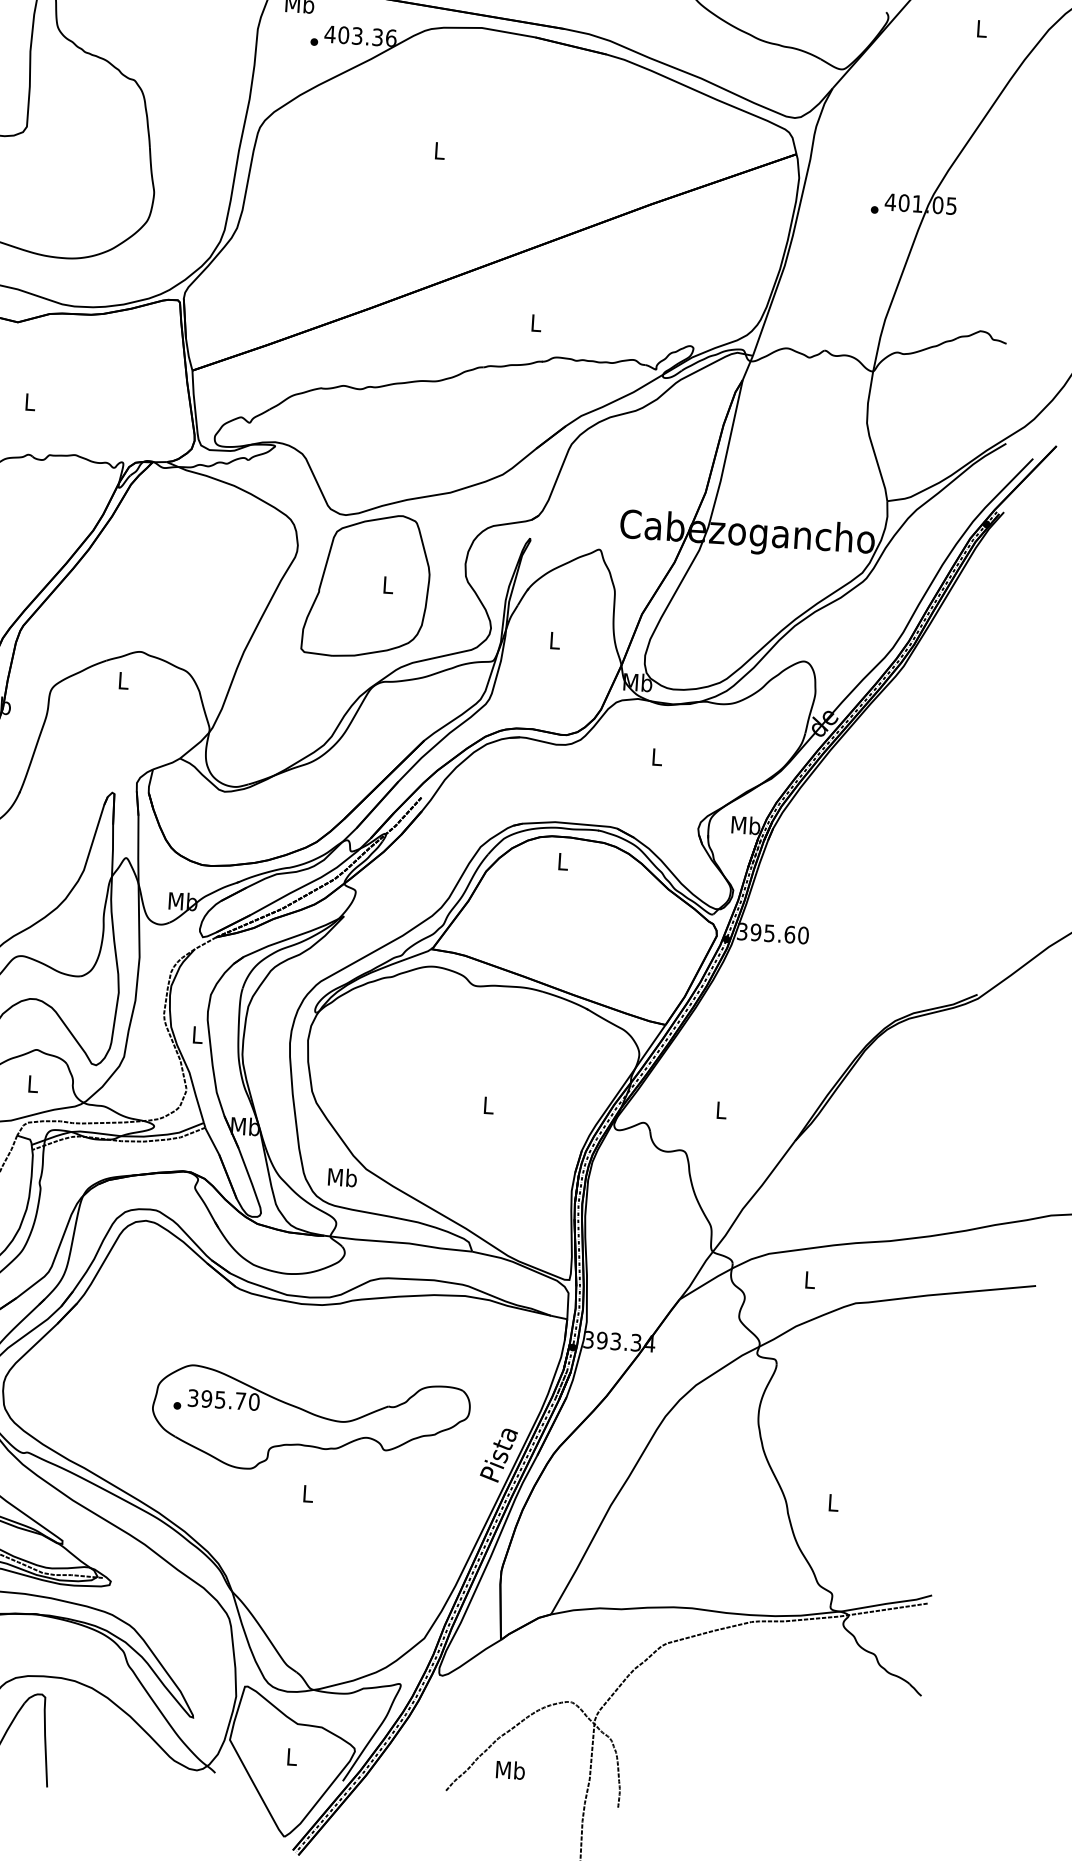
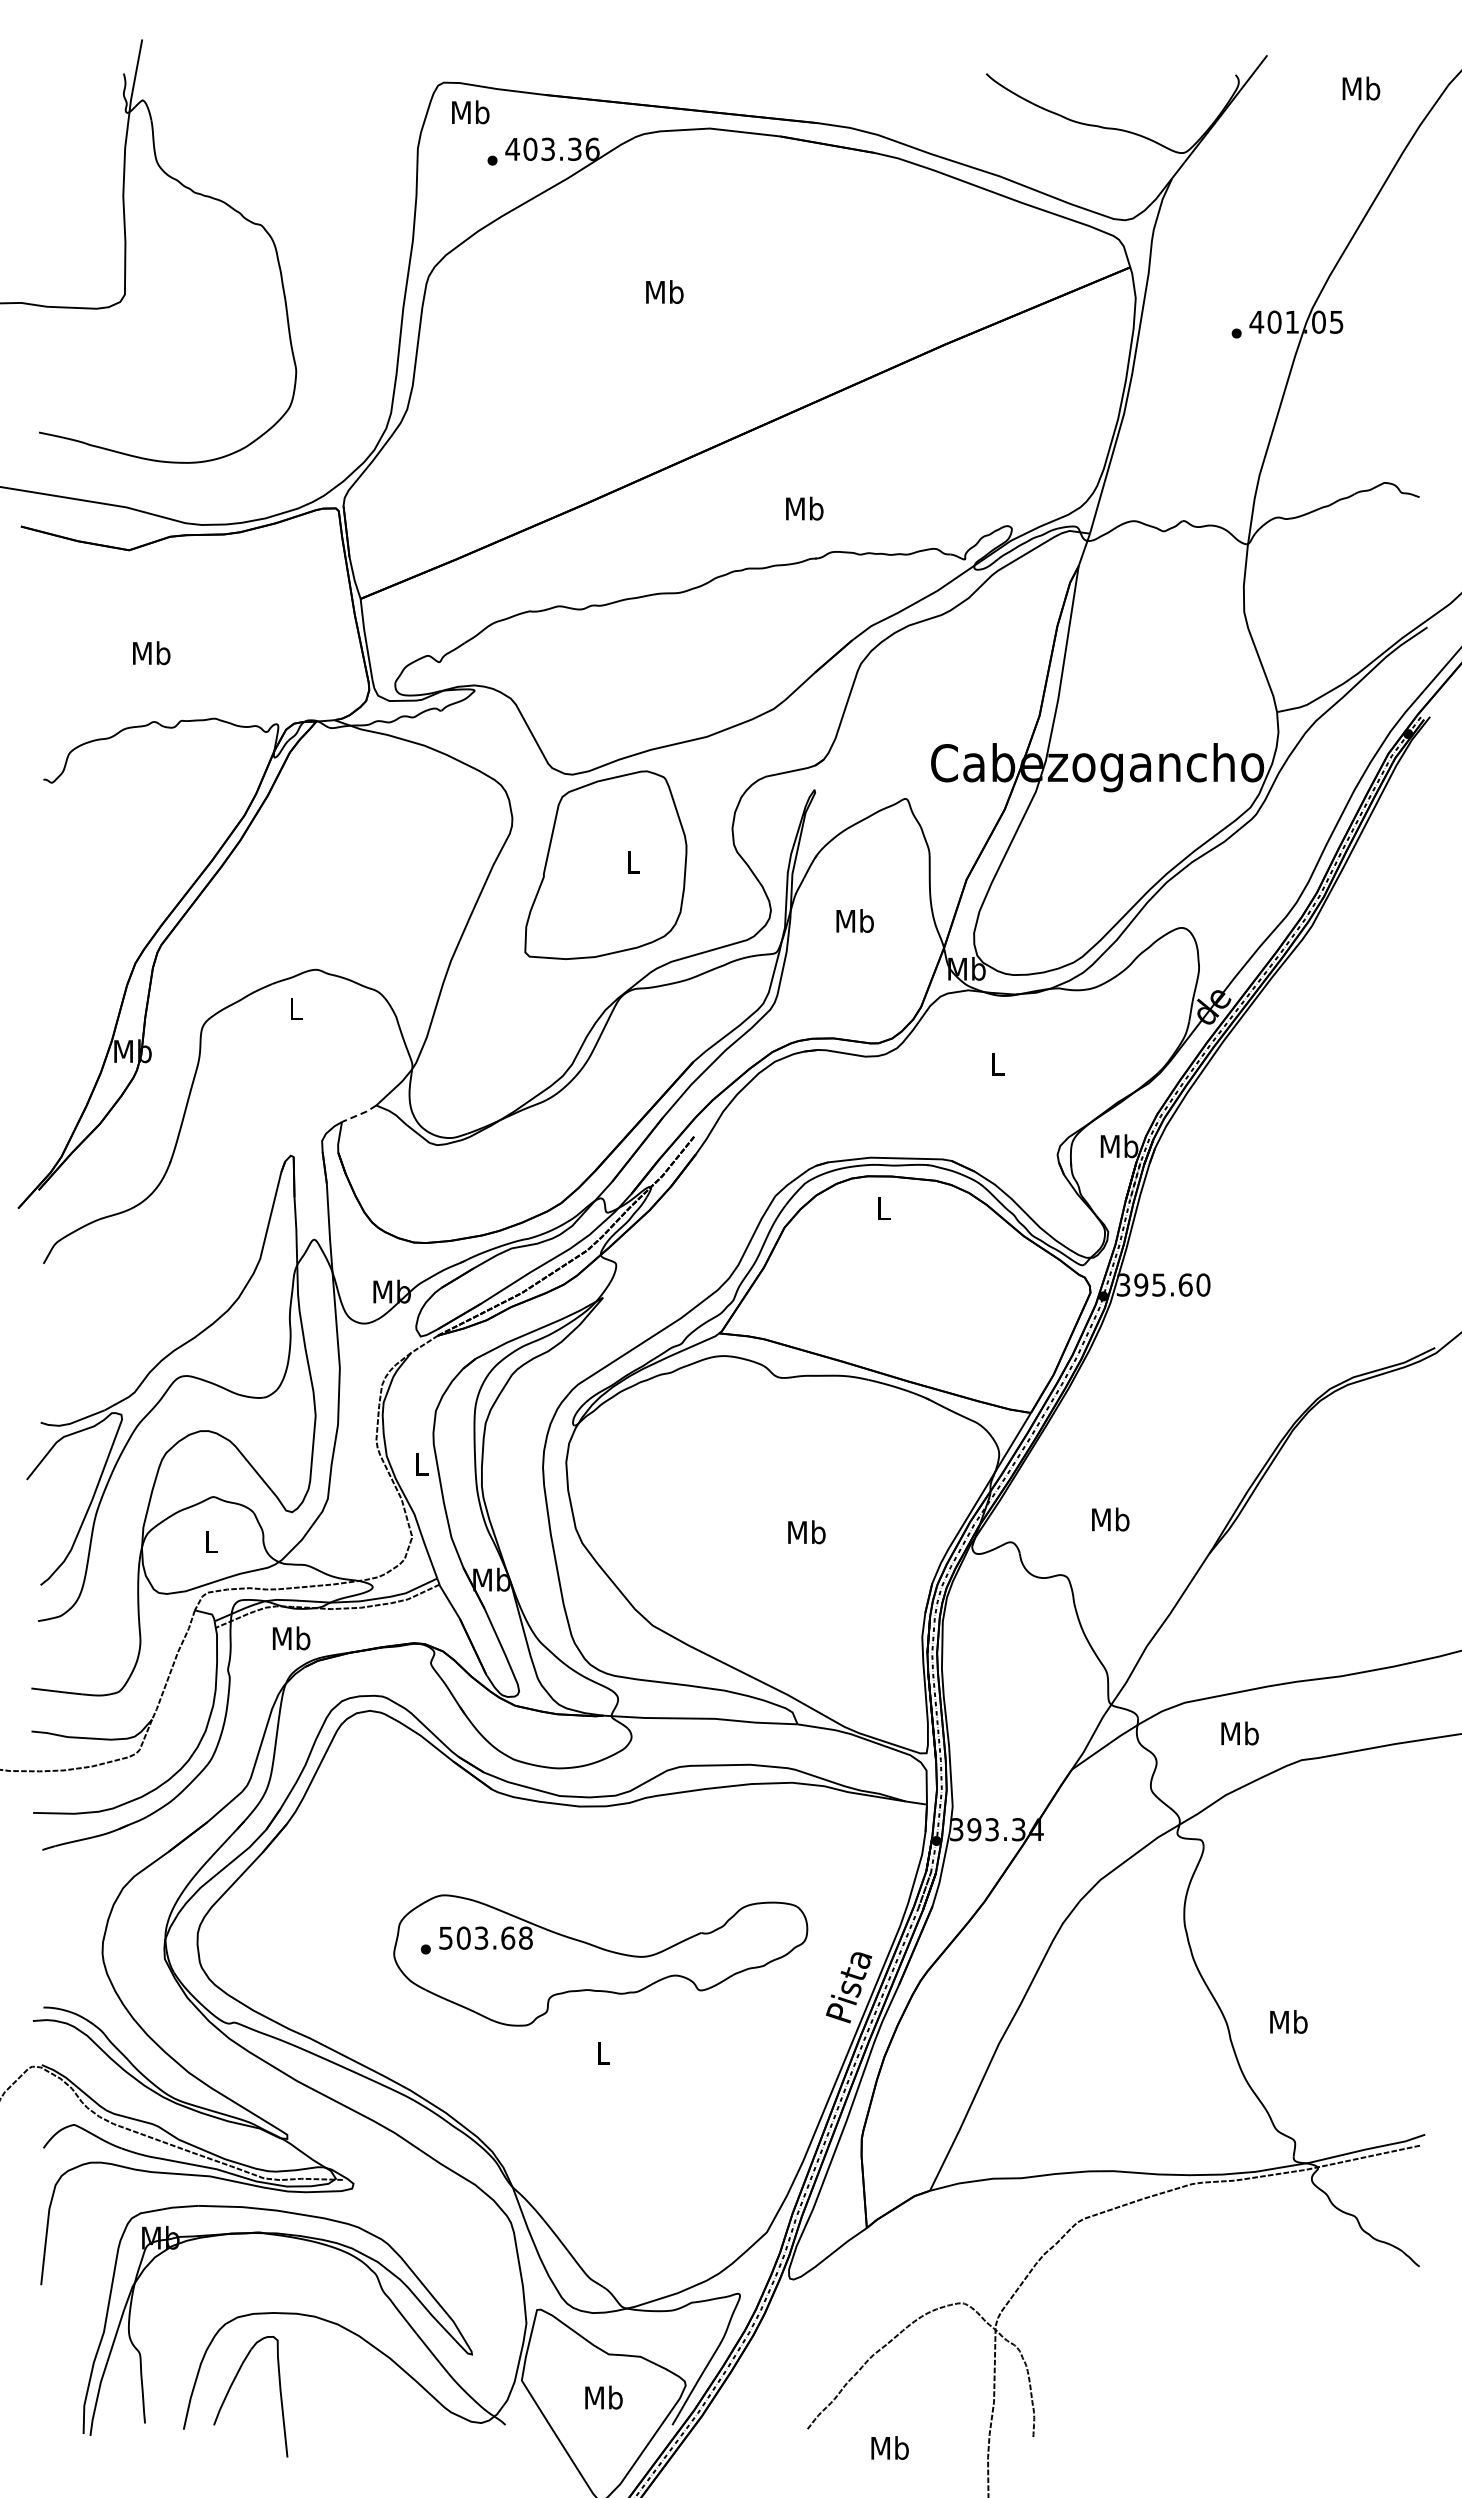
text: (981, 28) -> (1361, 88), L -> Mb
text: (439, 150) -> (664, 291), L -> Mb
text: (535, 322) -> (804, 508), L -> Mb
text: (29, 402) -> (151, 653), L -> Mb
text: (554, 640) -> (854, 920), L -> Mb
line: (166, 764) -> (359, 1114), solid -> dashed
text: (488, 1105) -> (806, 1532), L -> Mb
text: (721, 1110) -> (1110, 1519), L -> Mb
text: (342, 1177) -> (291, 1638), moved
text: (809, 1279) -> (1239, 1733), L -> Mb
text: (224, 1399) -> (486, 1937), 395.70 -> 503.68
text: (833, 1502) -> (1288, 2021), L -> Mb
text: (291, 1756) -> (603, 2397), L -> Mb
text: (510, 1769) -> (889, 2447), moved

